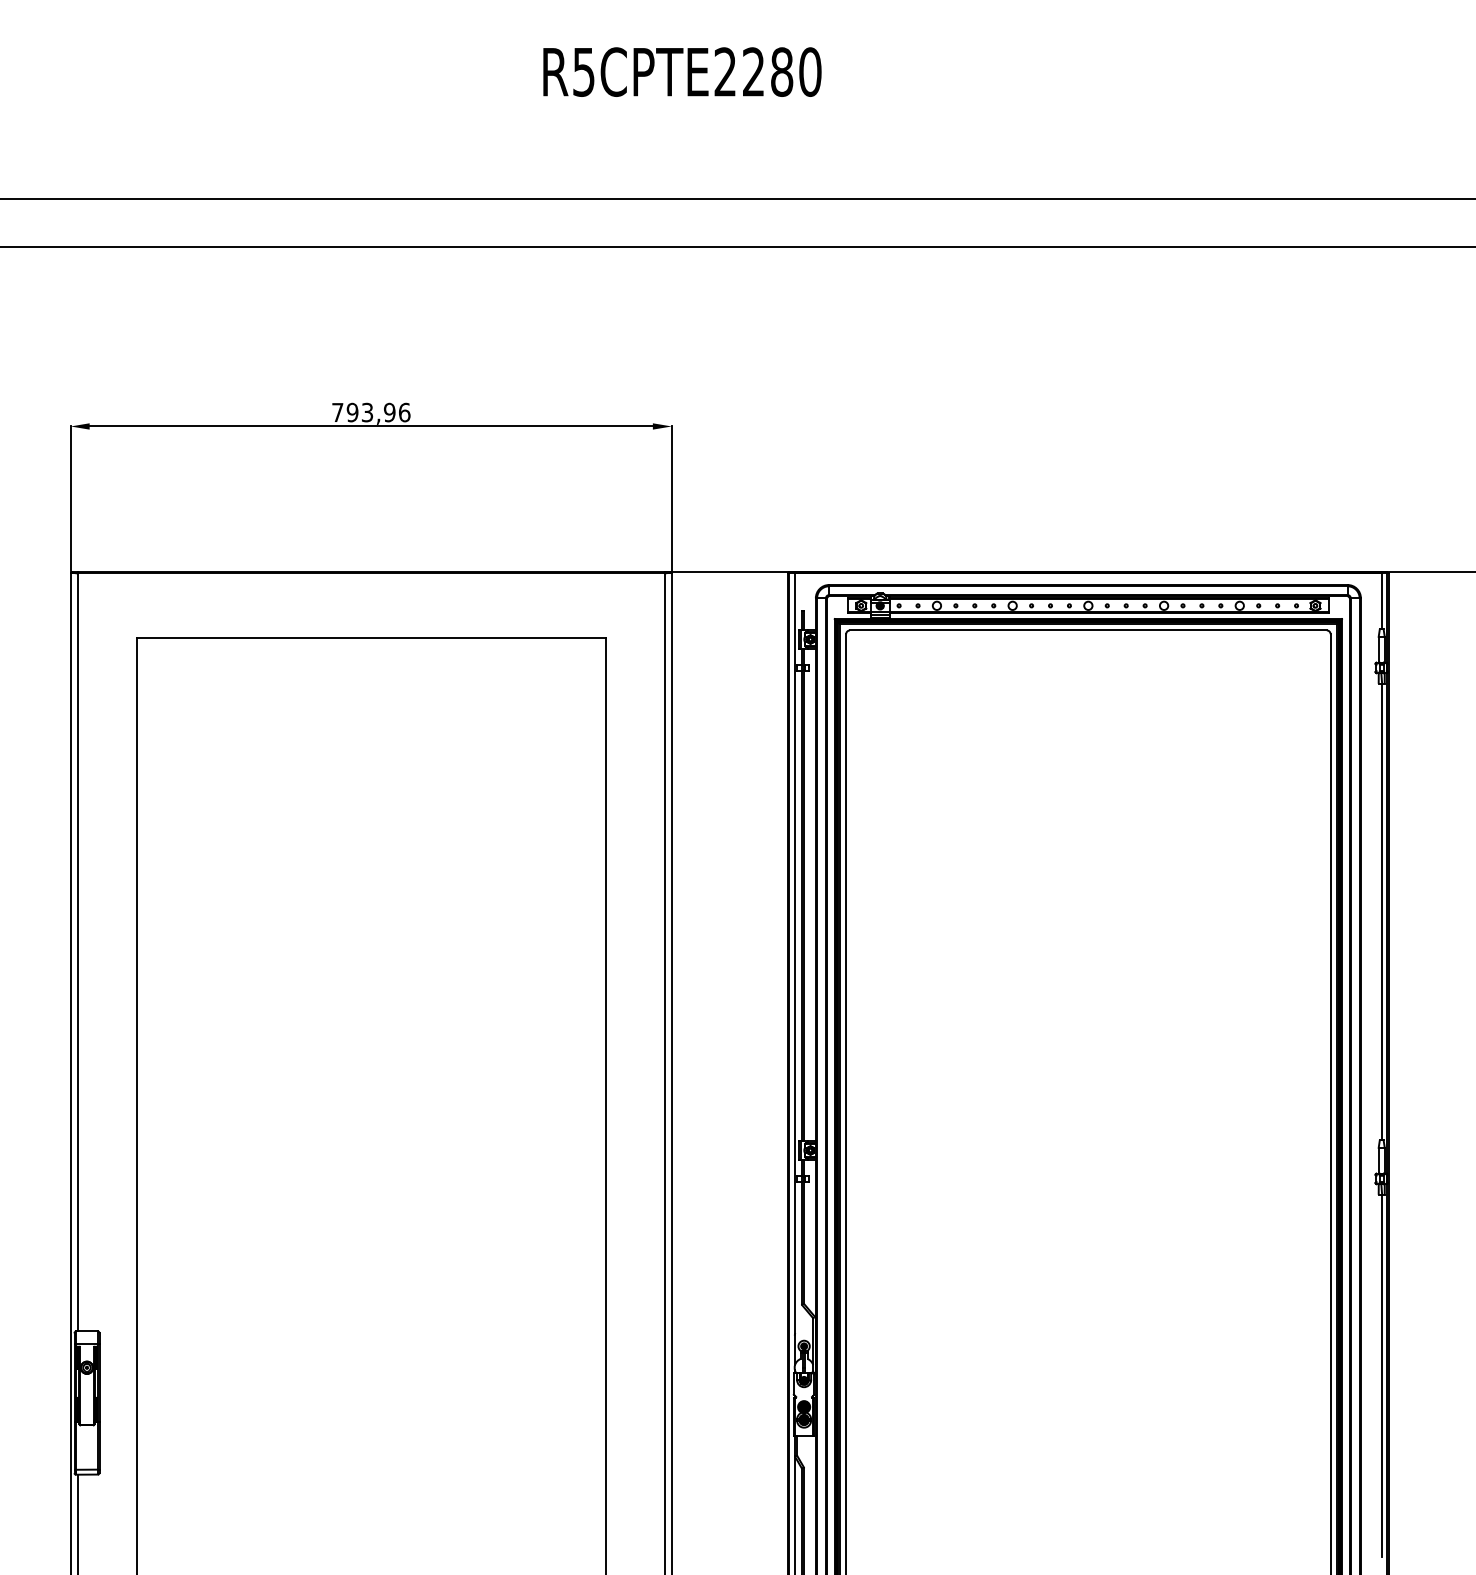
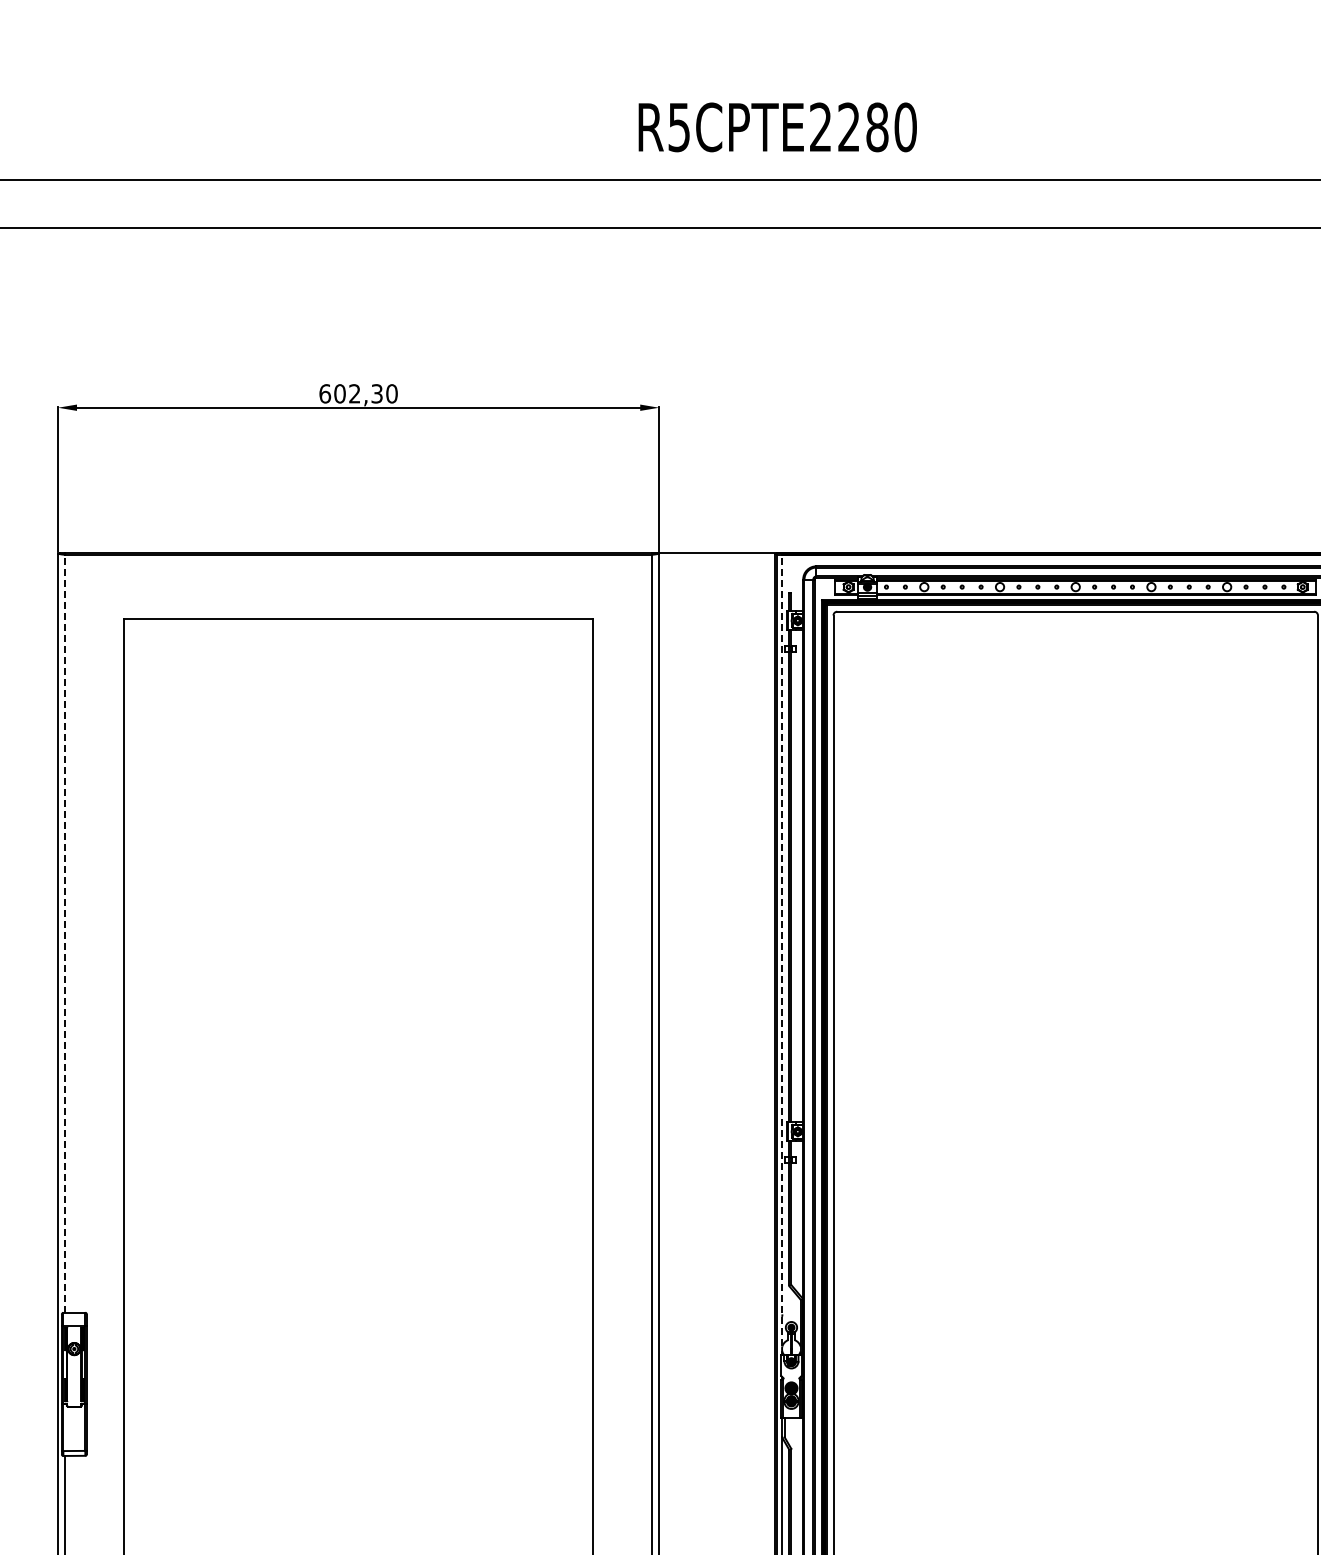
text: (682, 71) -> (777, 126), moved
text: (371, 412) -> (358, 393), 793,96 -> 602,30
line: (77, 951) -> (64, 932), solid -> dashed
line: (795, 969) -> (782, 950), solid -> dashed

